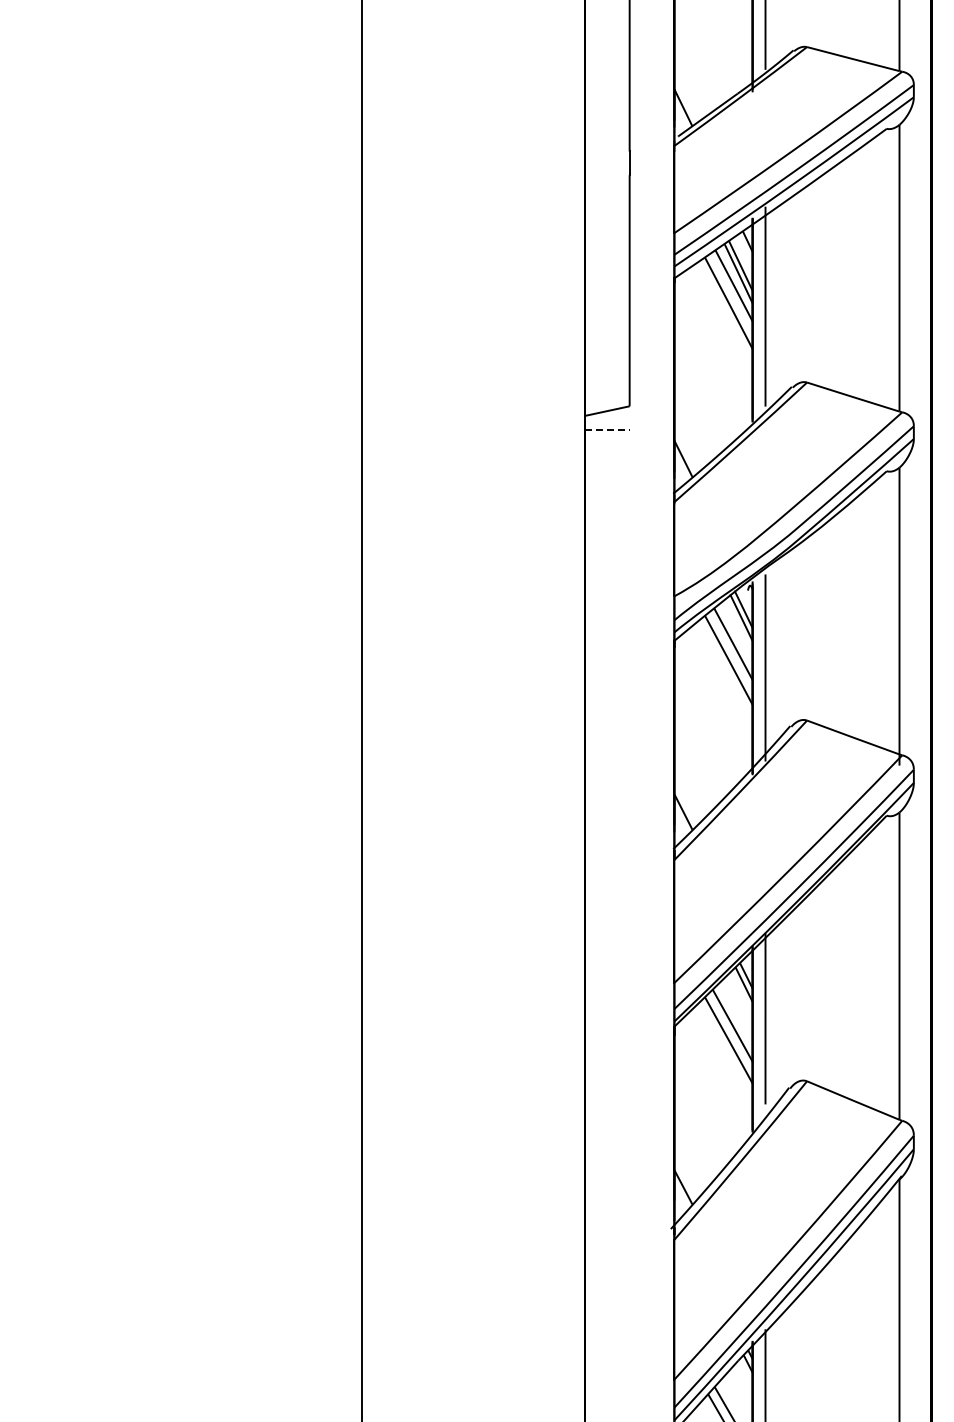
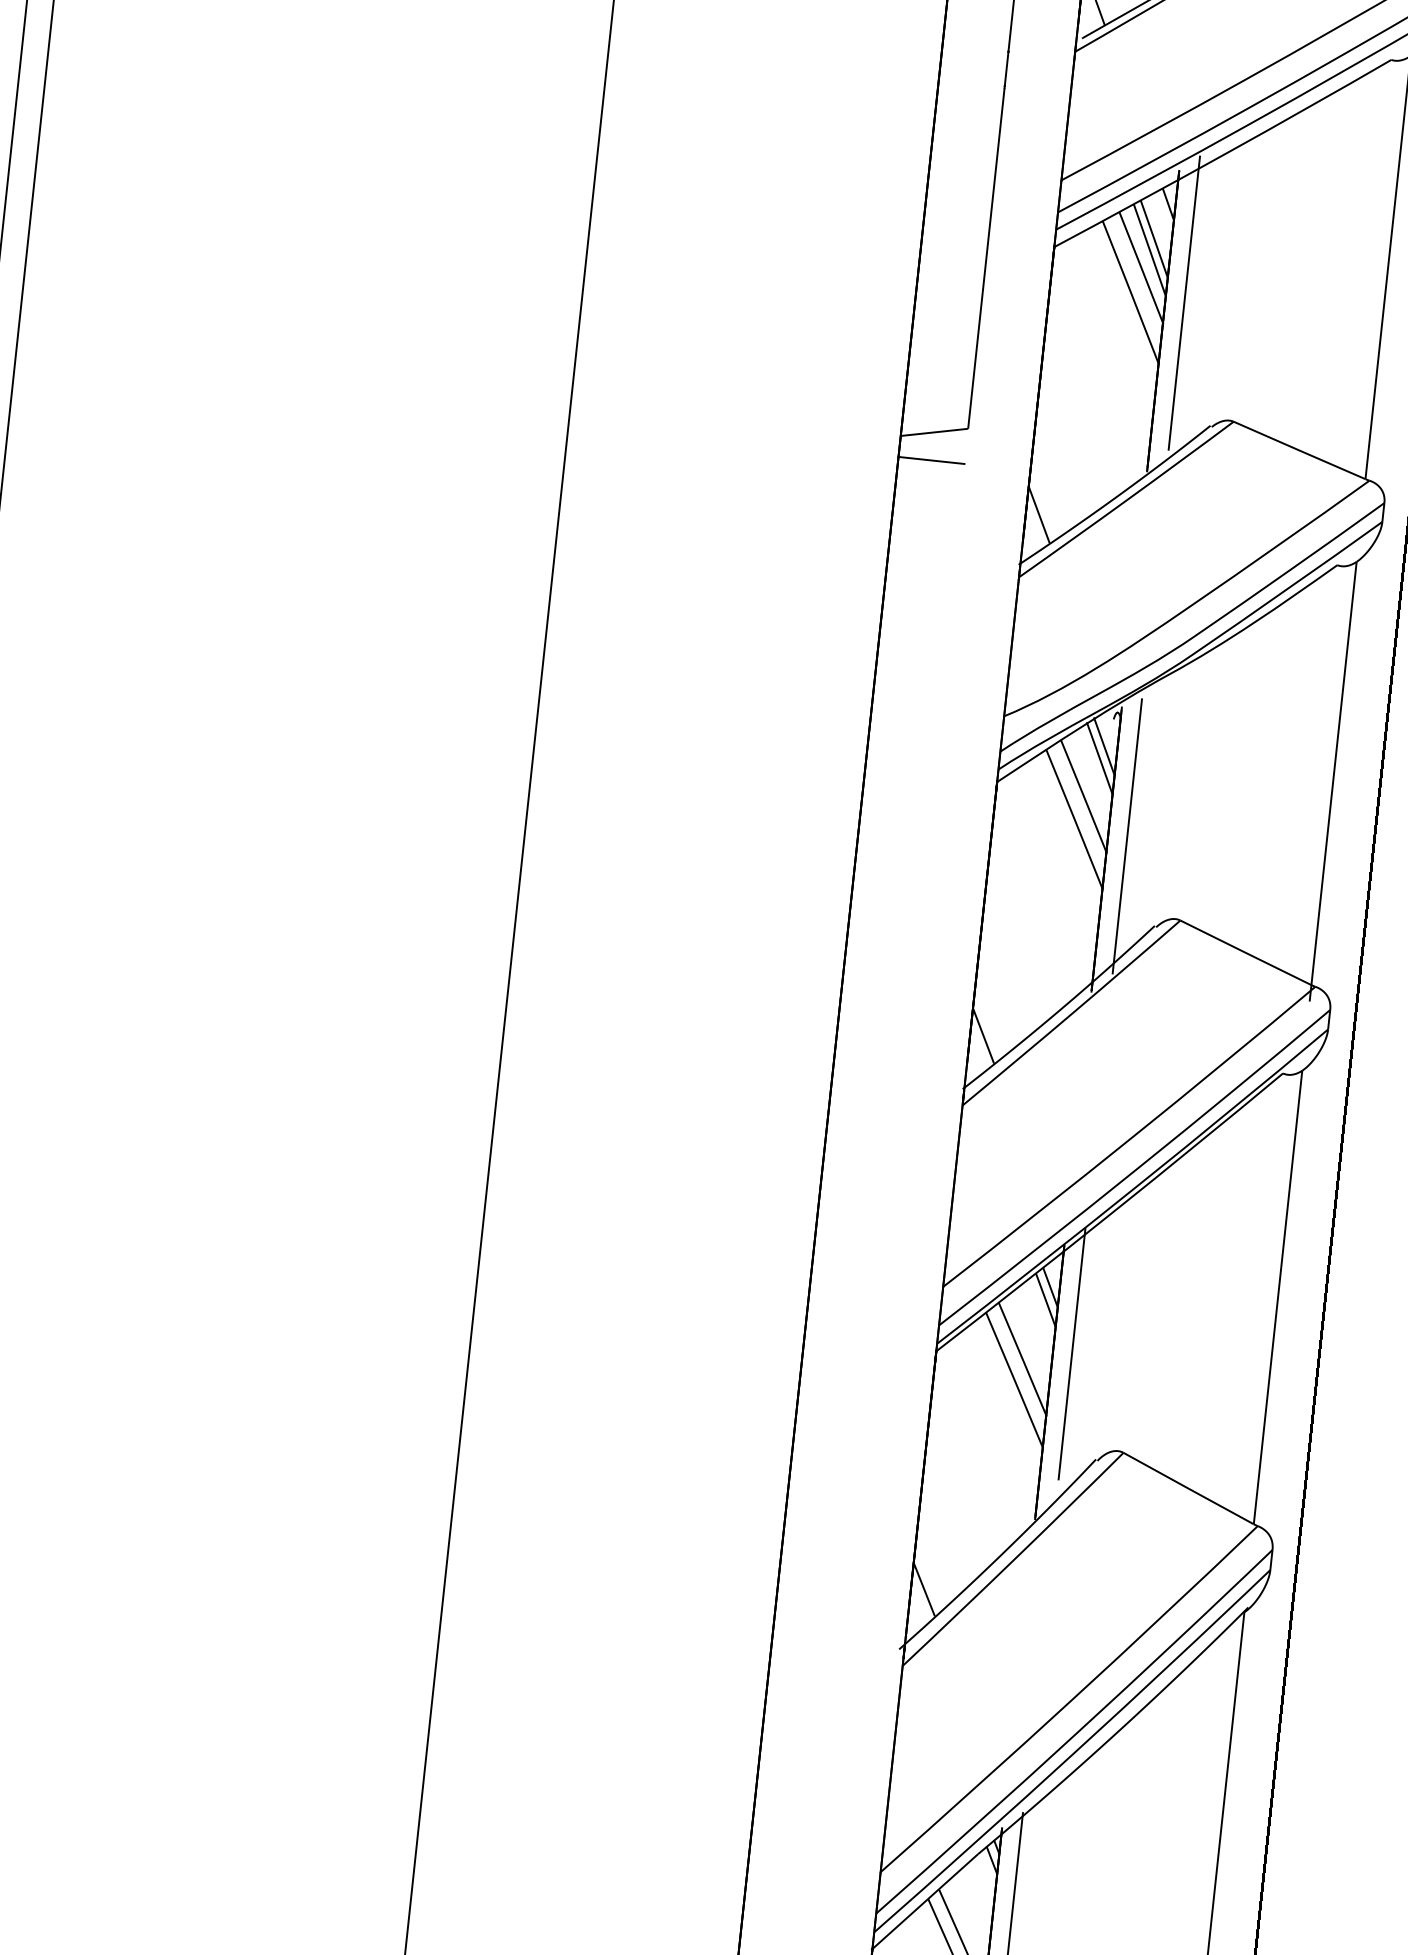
line: (607, 430) -> (931, 461), dashed -> solid

